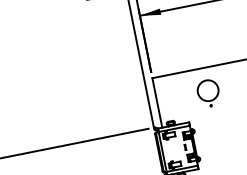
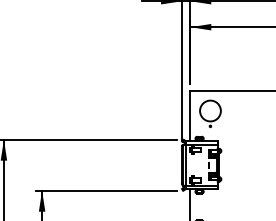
part: (208, 93) -> (210, 113), moved

